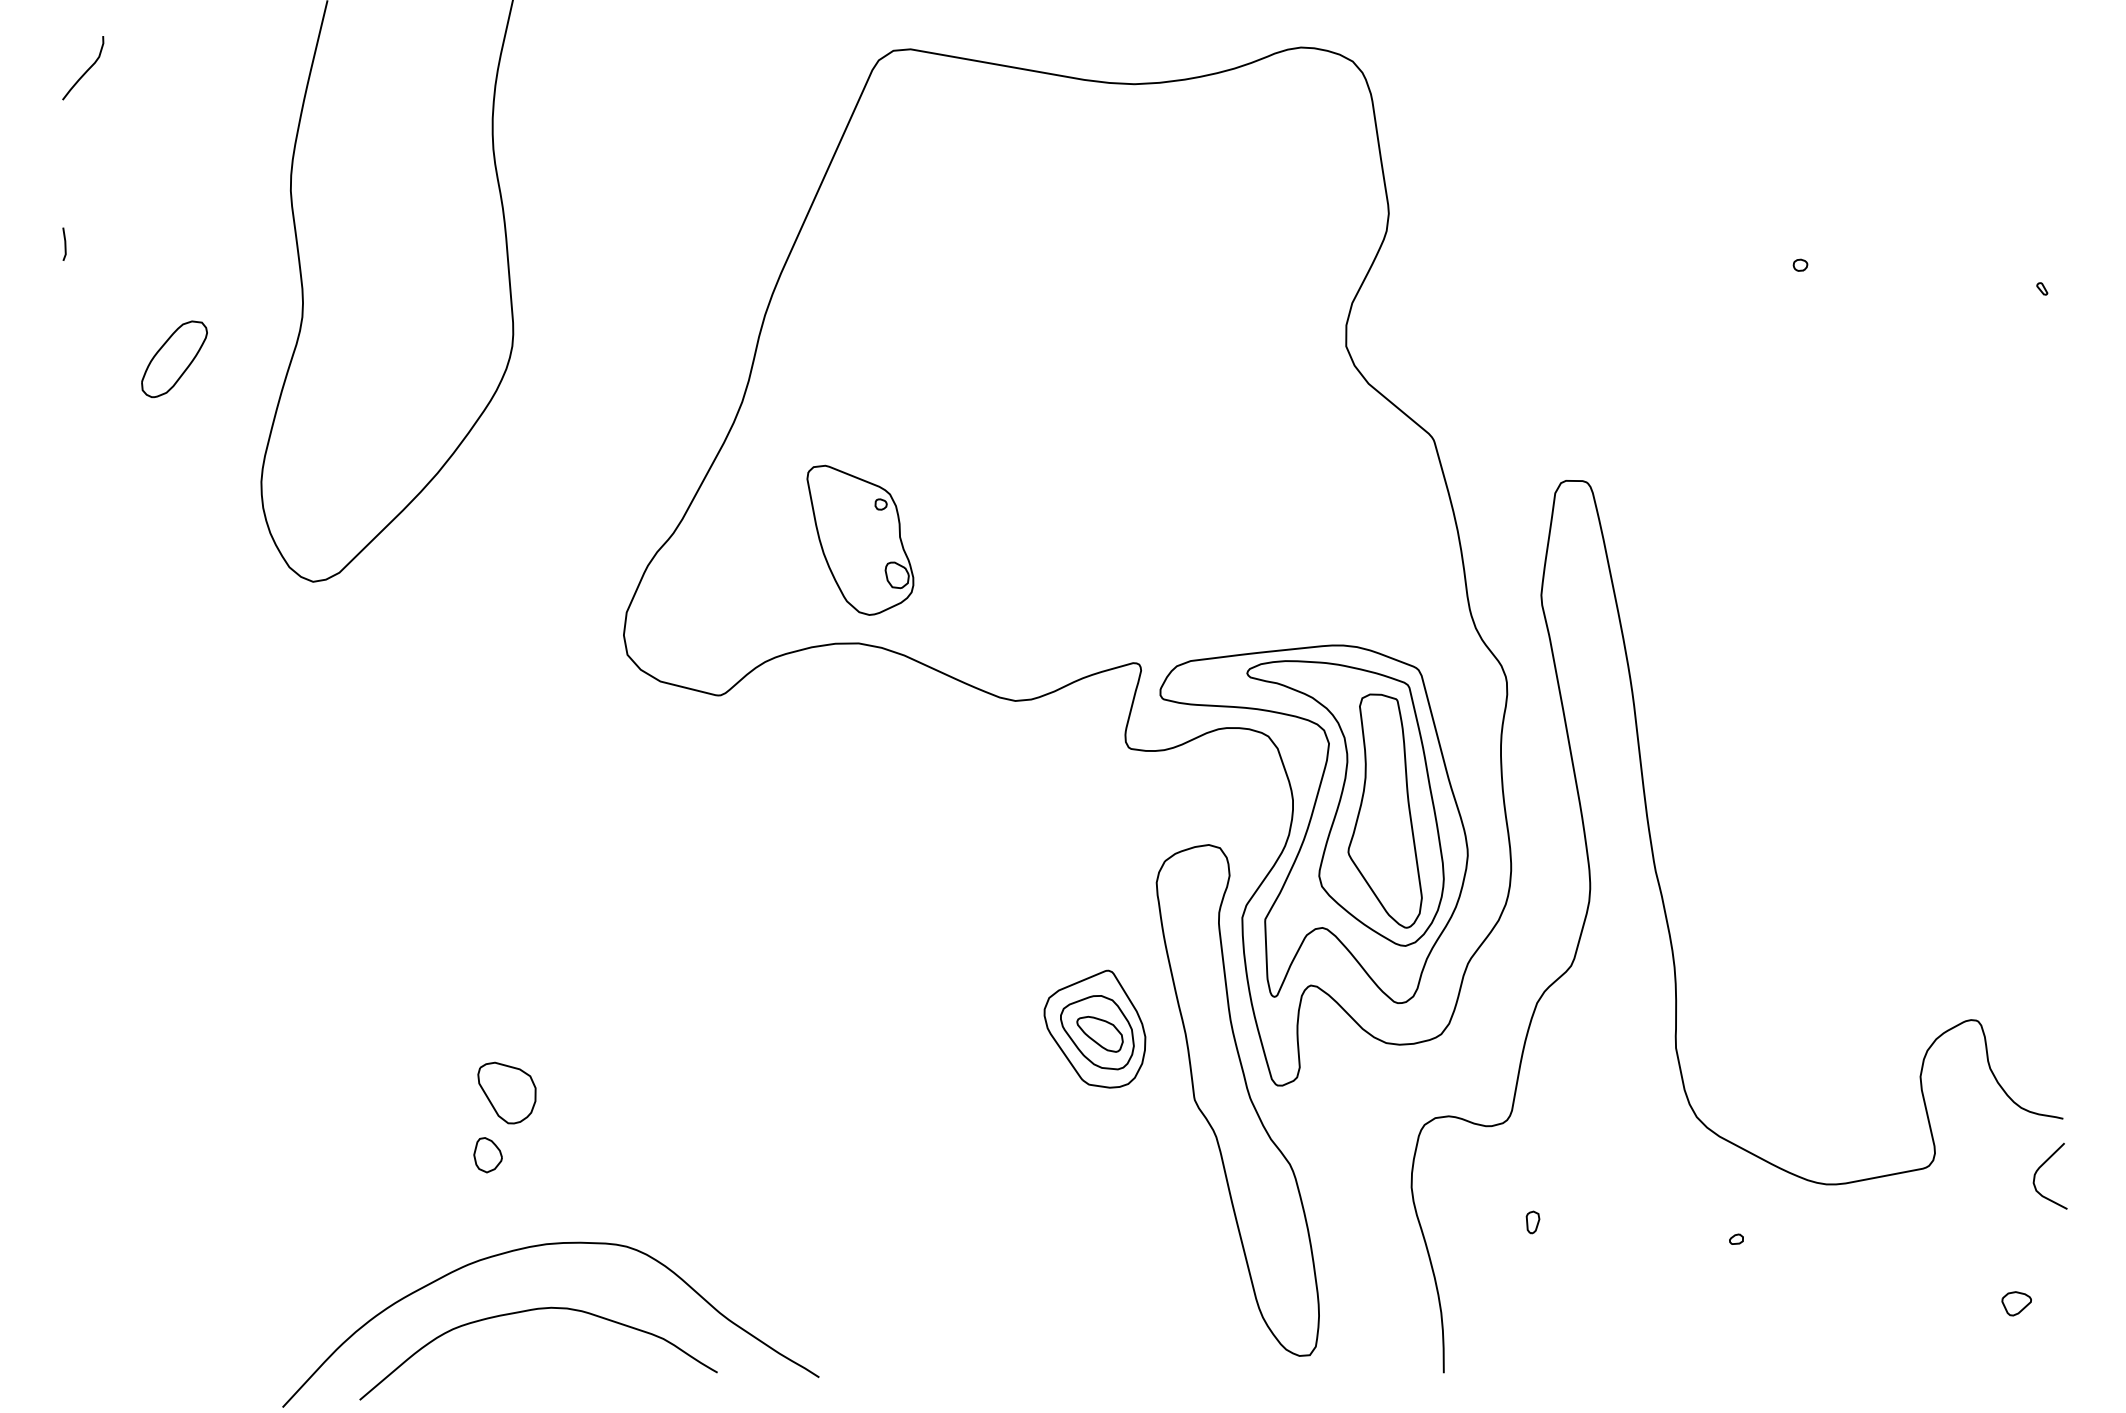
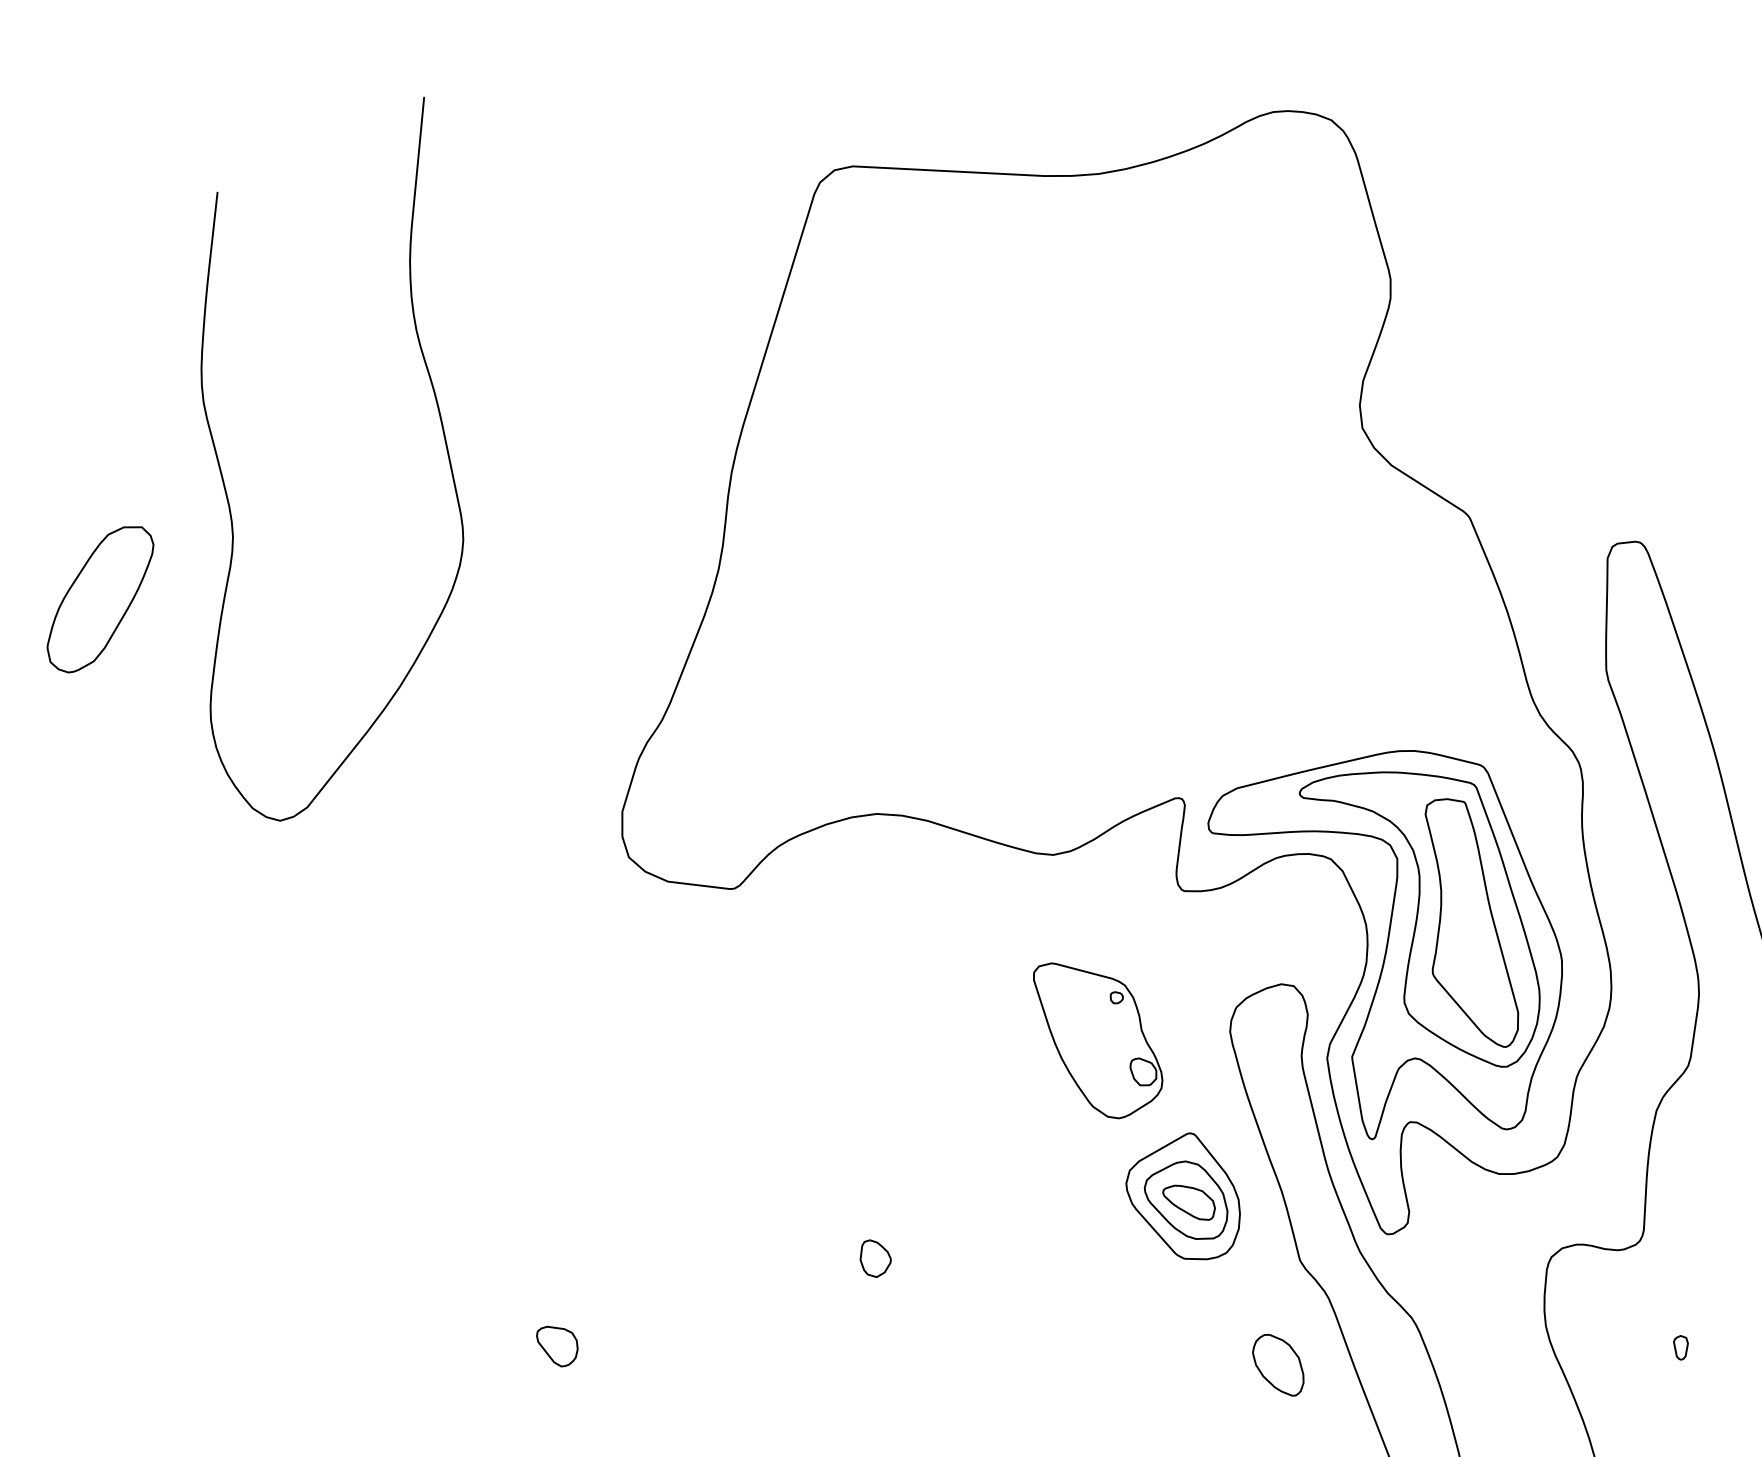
part: (174, 359) -> (100, 599), size x1.67
part: (860, 539) -> (1099, 1038), moved
part: (506, 1093) -> (557, 1346), size x0.62
part: (487, 1155) -> (874, 1258), moved
part: (1162, 1192) -> (1277, 1365), added

